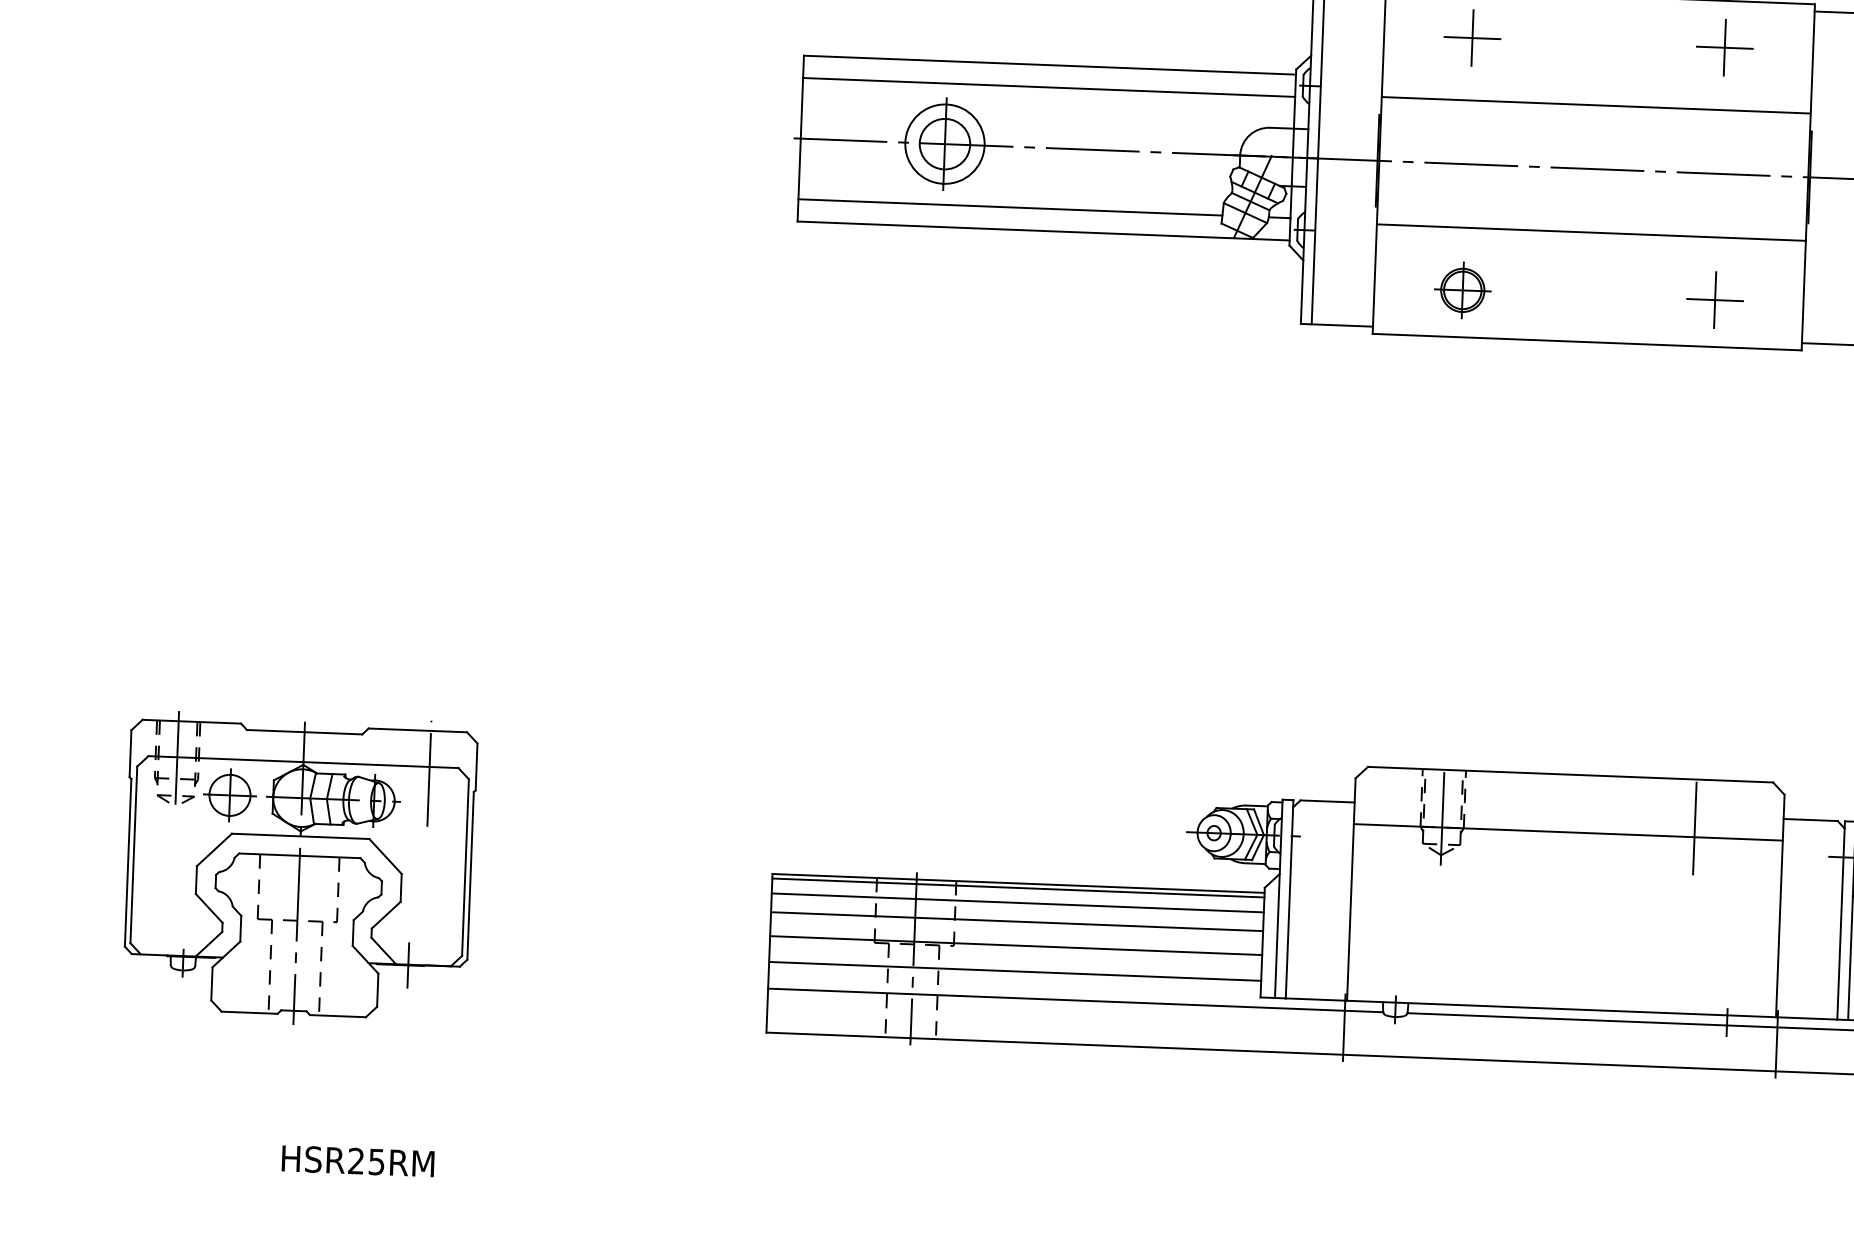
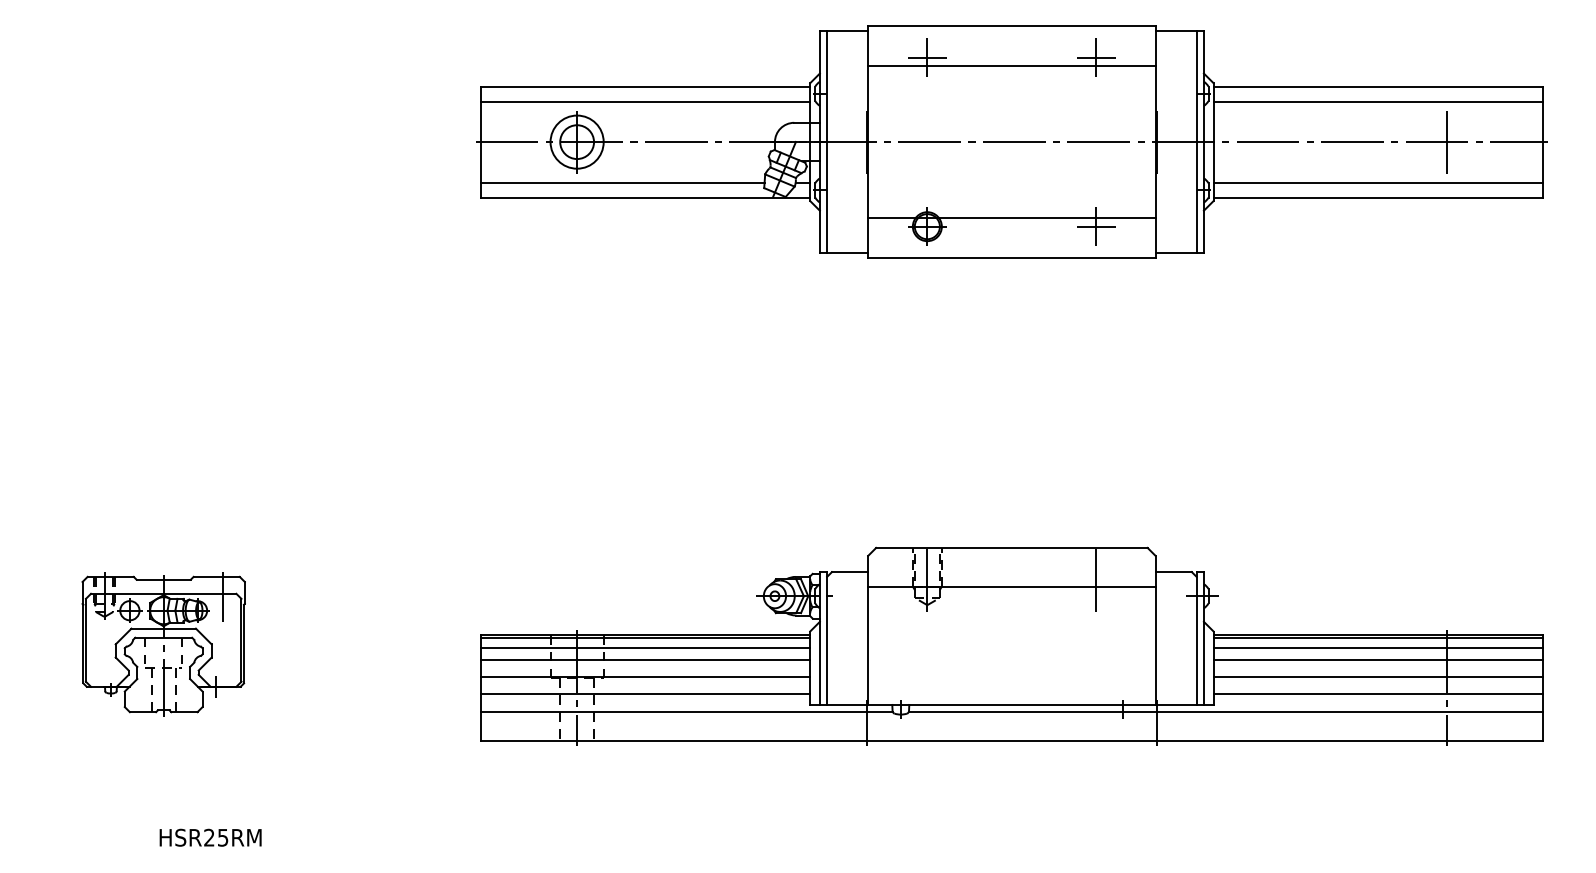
line: (1595, 105) -> (1011, 66), moved
line: (1590, 232) -> (1011, 217), moved
part: (298, 870) -> (163, 644), size x0.7

